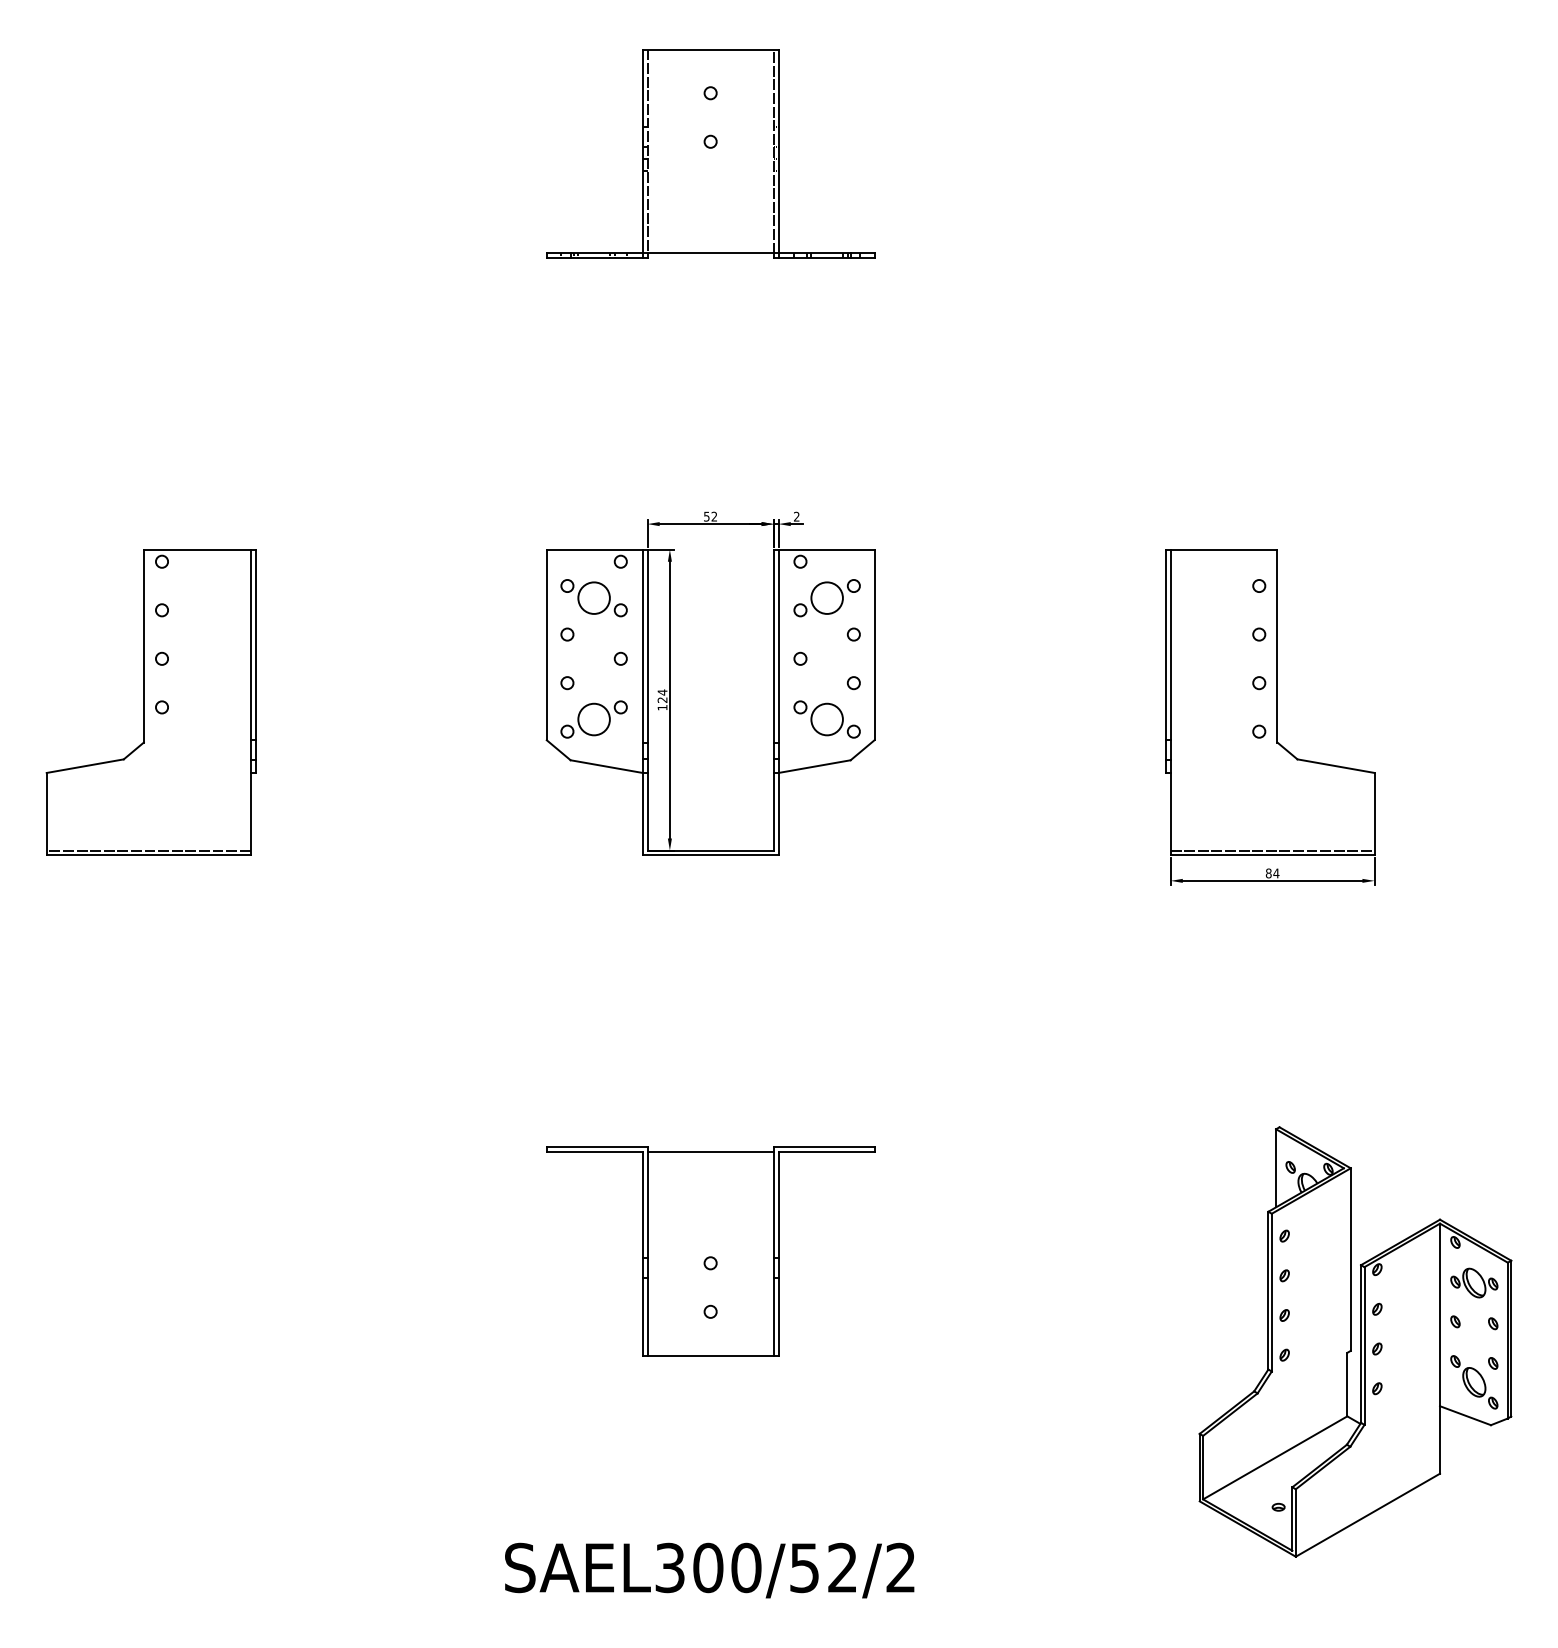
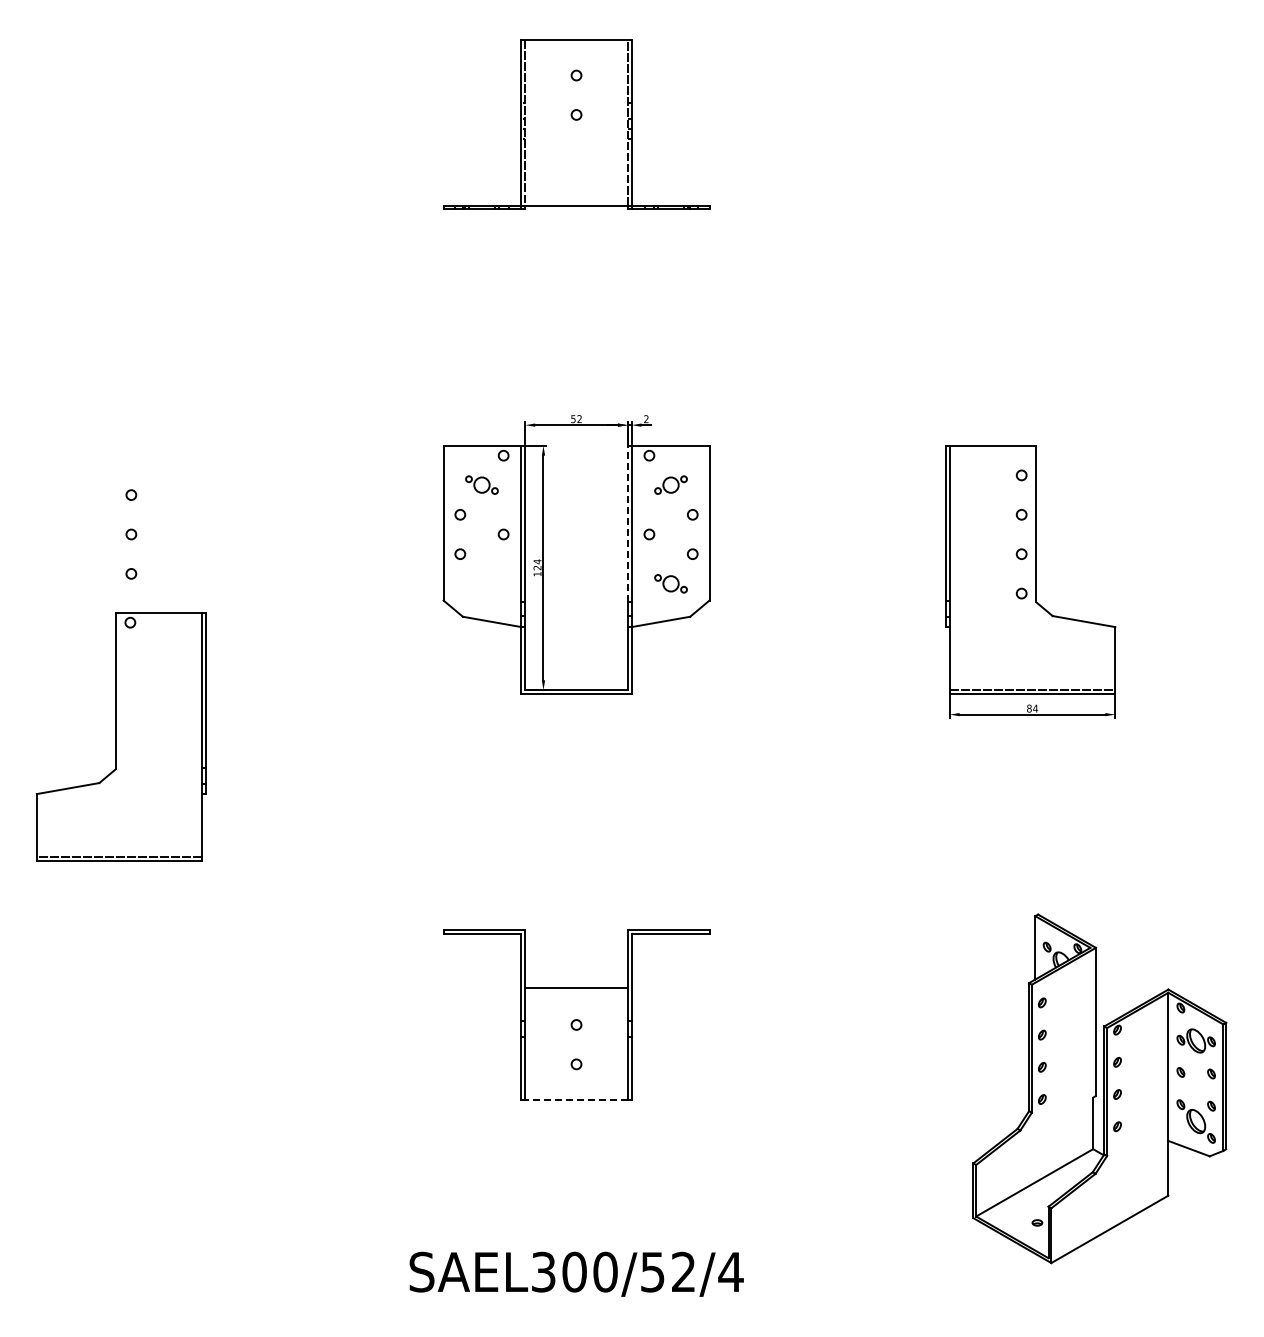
part: (593, 597) -> (481, 484), size x0.6
part: (826, 597) -> (670, 484), size x0.6
line: (773, 645) -> (627, 523), solid -> dashed
part: (149, 701) -> (120, 736), moved
part: (593, 719) -> (481, 583), removed
part: (826, 719) -> (670, 583), size x0.6
line: (710, 1151) -> (576, 988), moved
line: (710, 1355) -> (576, 1099), solid -> dashed
text: (900, 1567) -> (730, 1271), SAEL300/52/2 -> SAEL300/52/4

